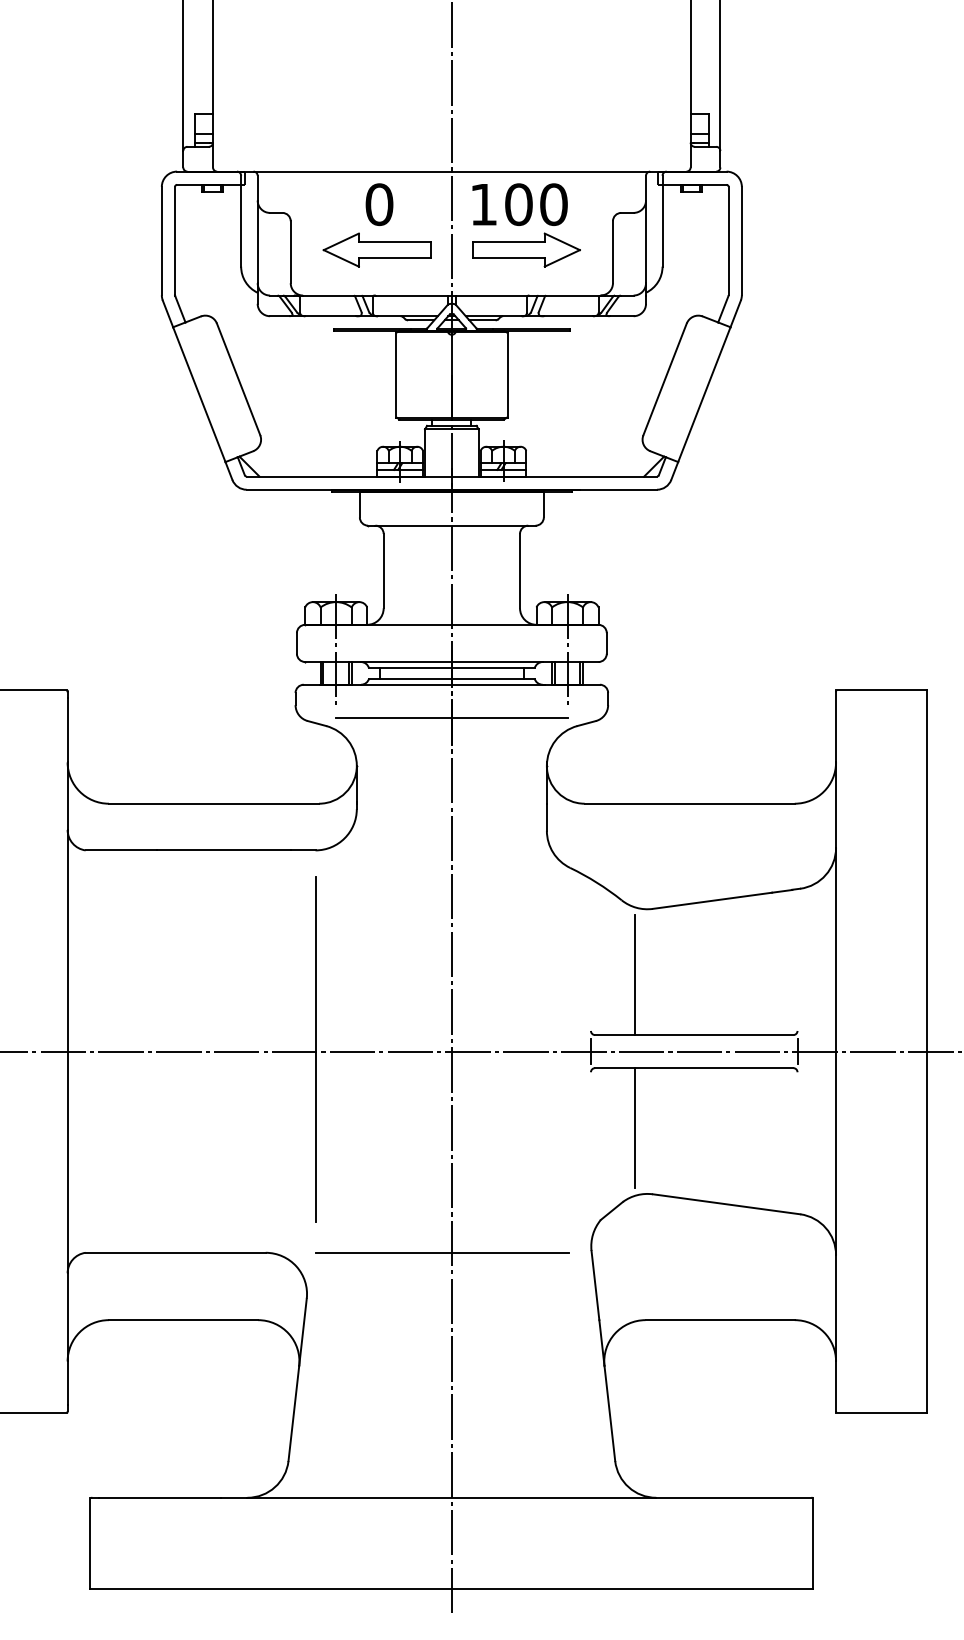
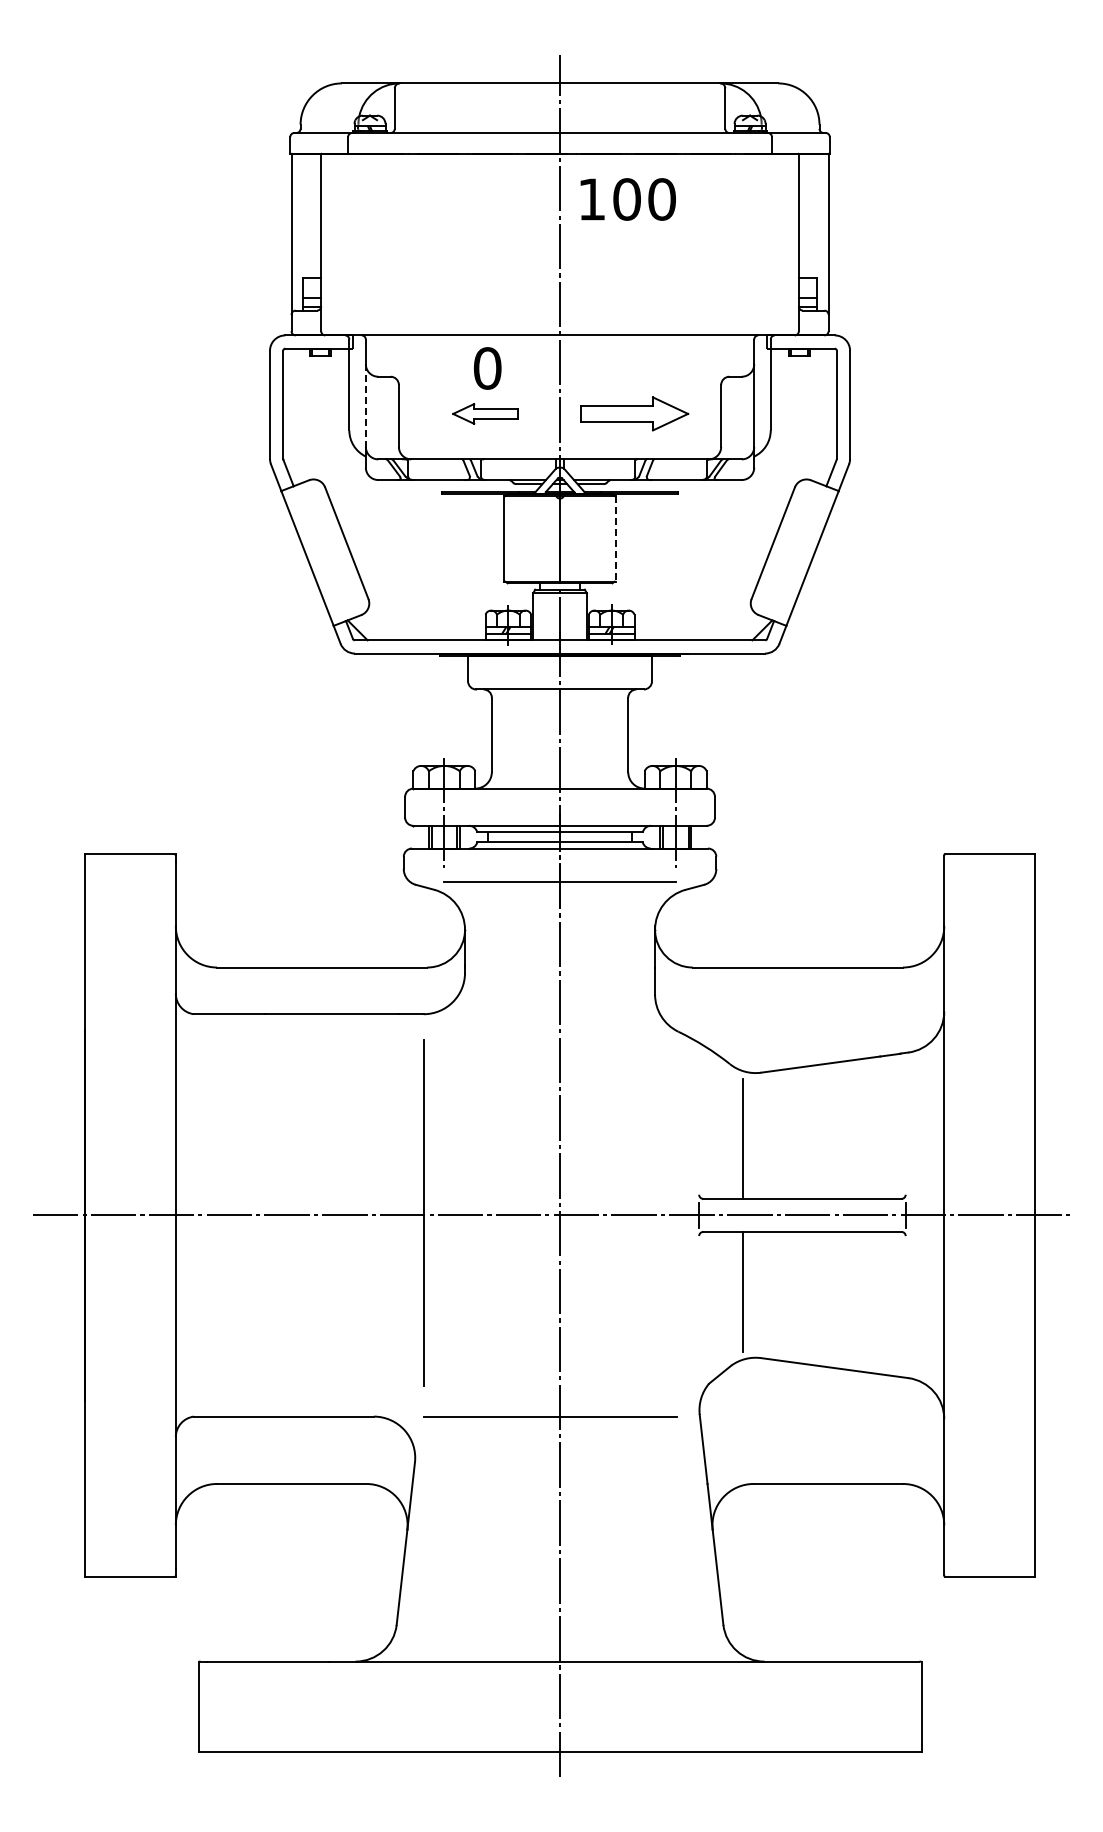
text: (519, 204) -> (627, 199), moved
line: (257, 242) -> (365, 406), solid -> dashed
part: (376, 249) -> (484, 413), size x0.6
line: (508, 374) -> (616, 538), solid -> dashed

